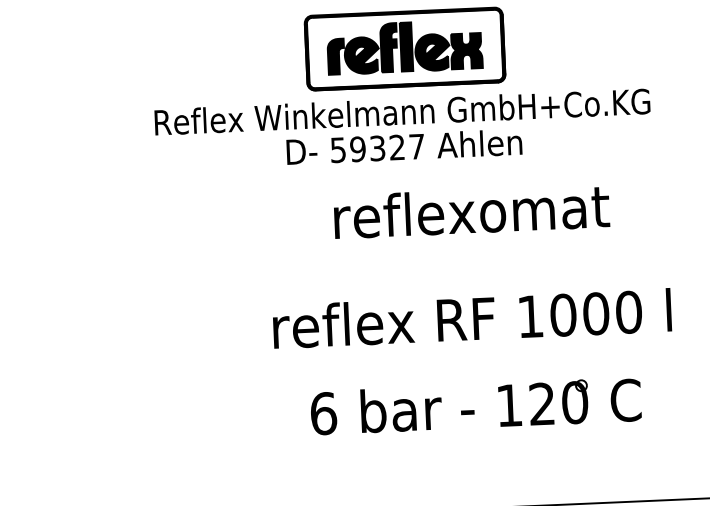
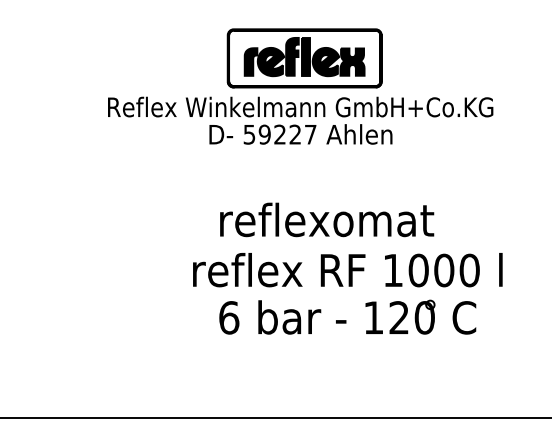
text: (376, 148) -> (279, 134), 59327 -> 59227
text: (472, 211) -> (327, 219), moved
part: (475, 405) -> (347, 316), moved

